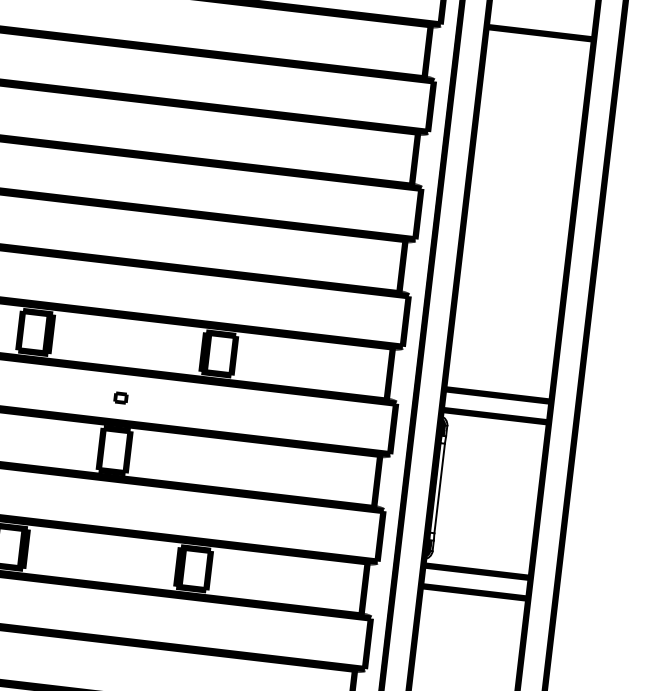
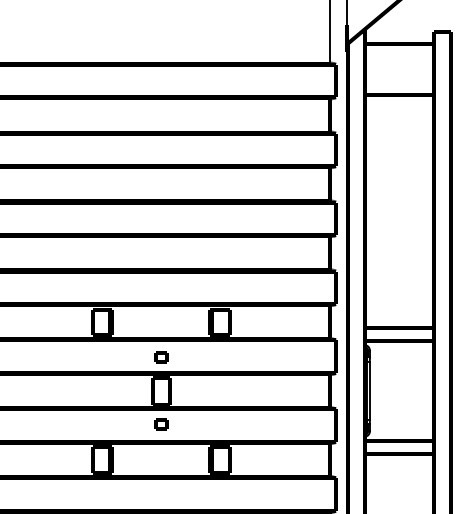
part: (121, 398) -> (161, 357), size x1.67
part: (108, 502) -> (161, 424), added

